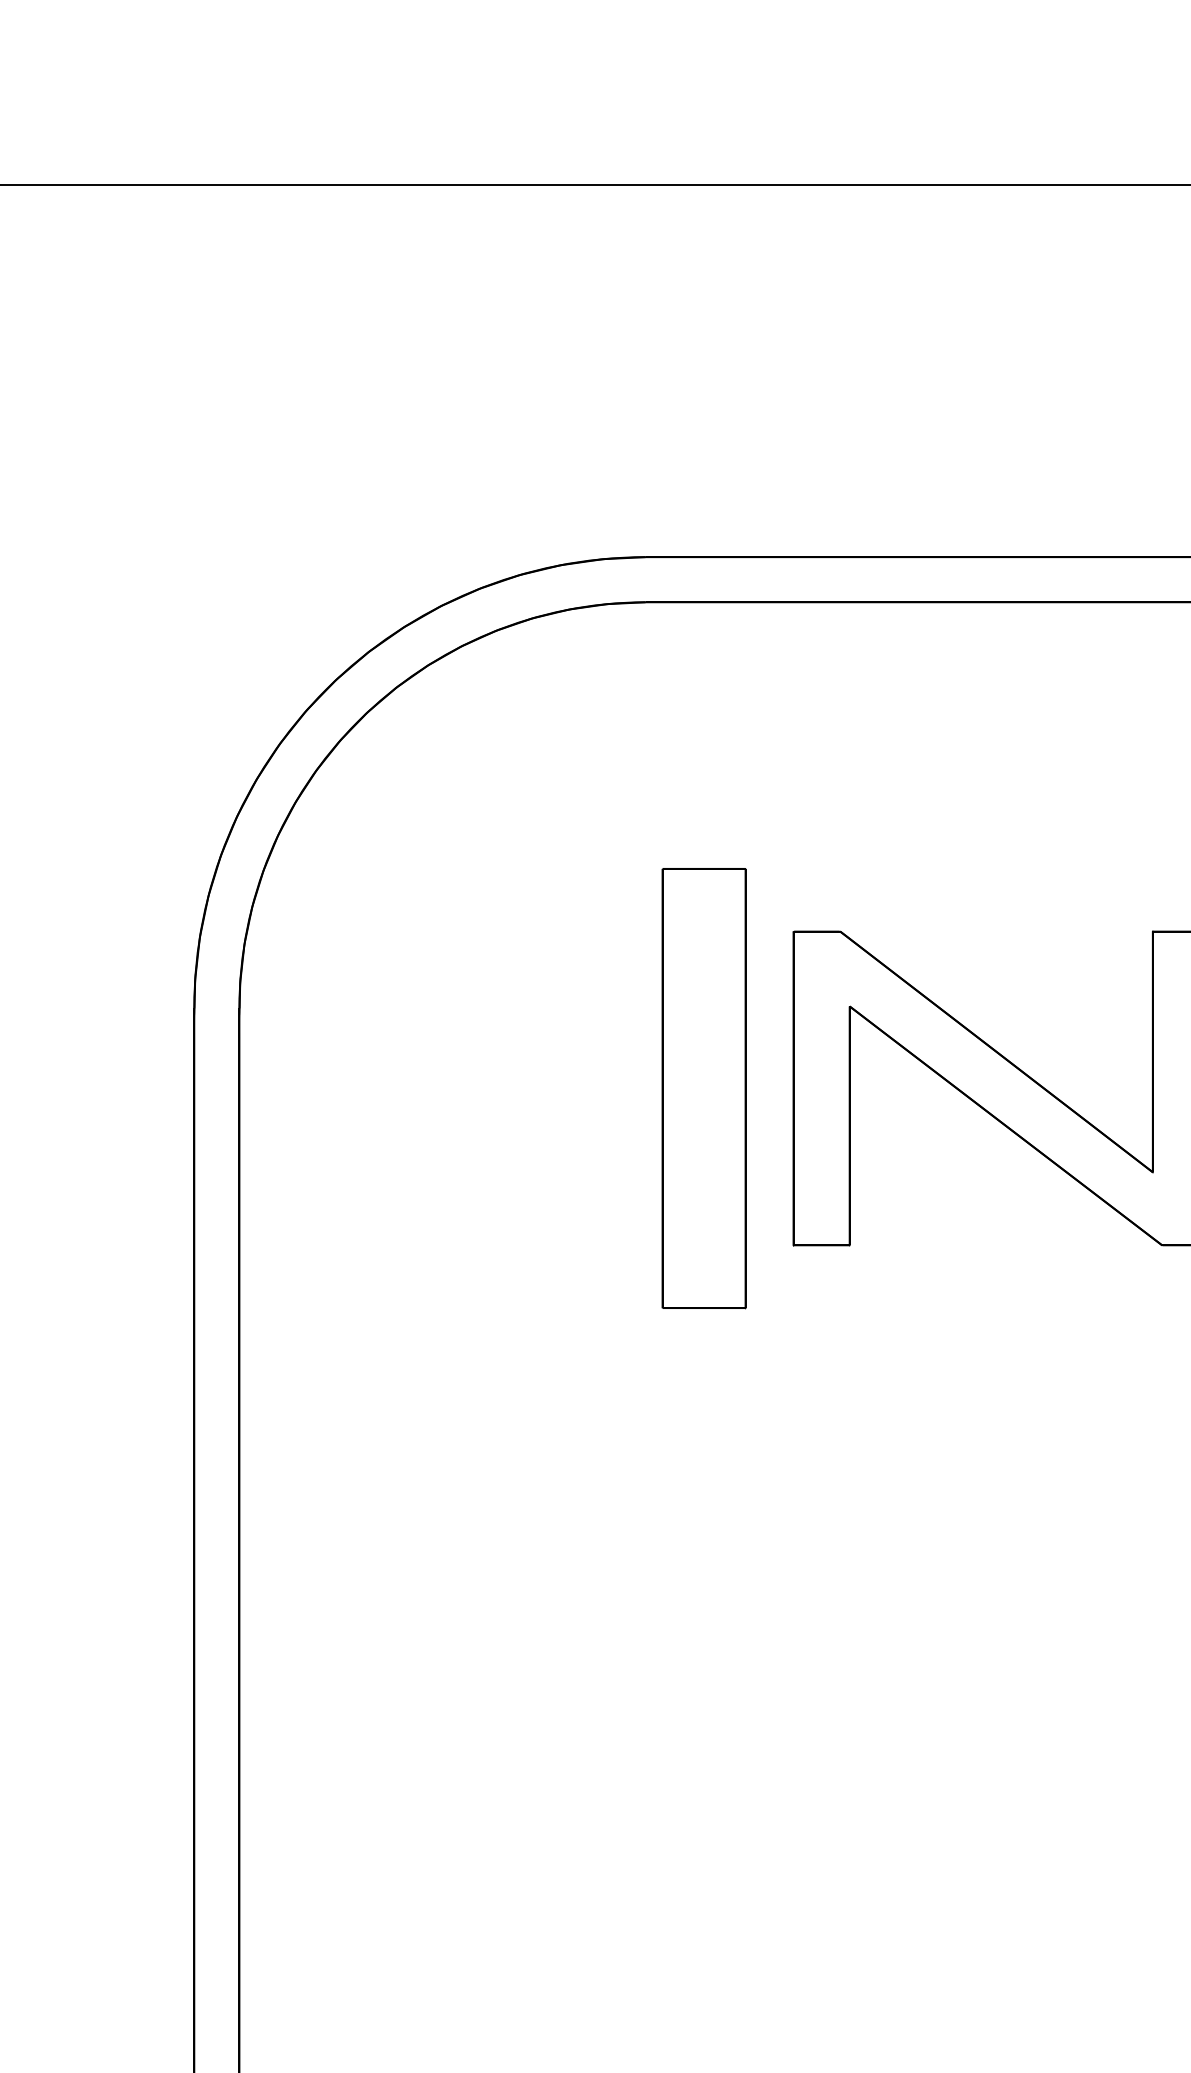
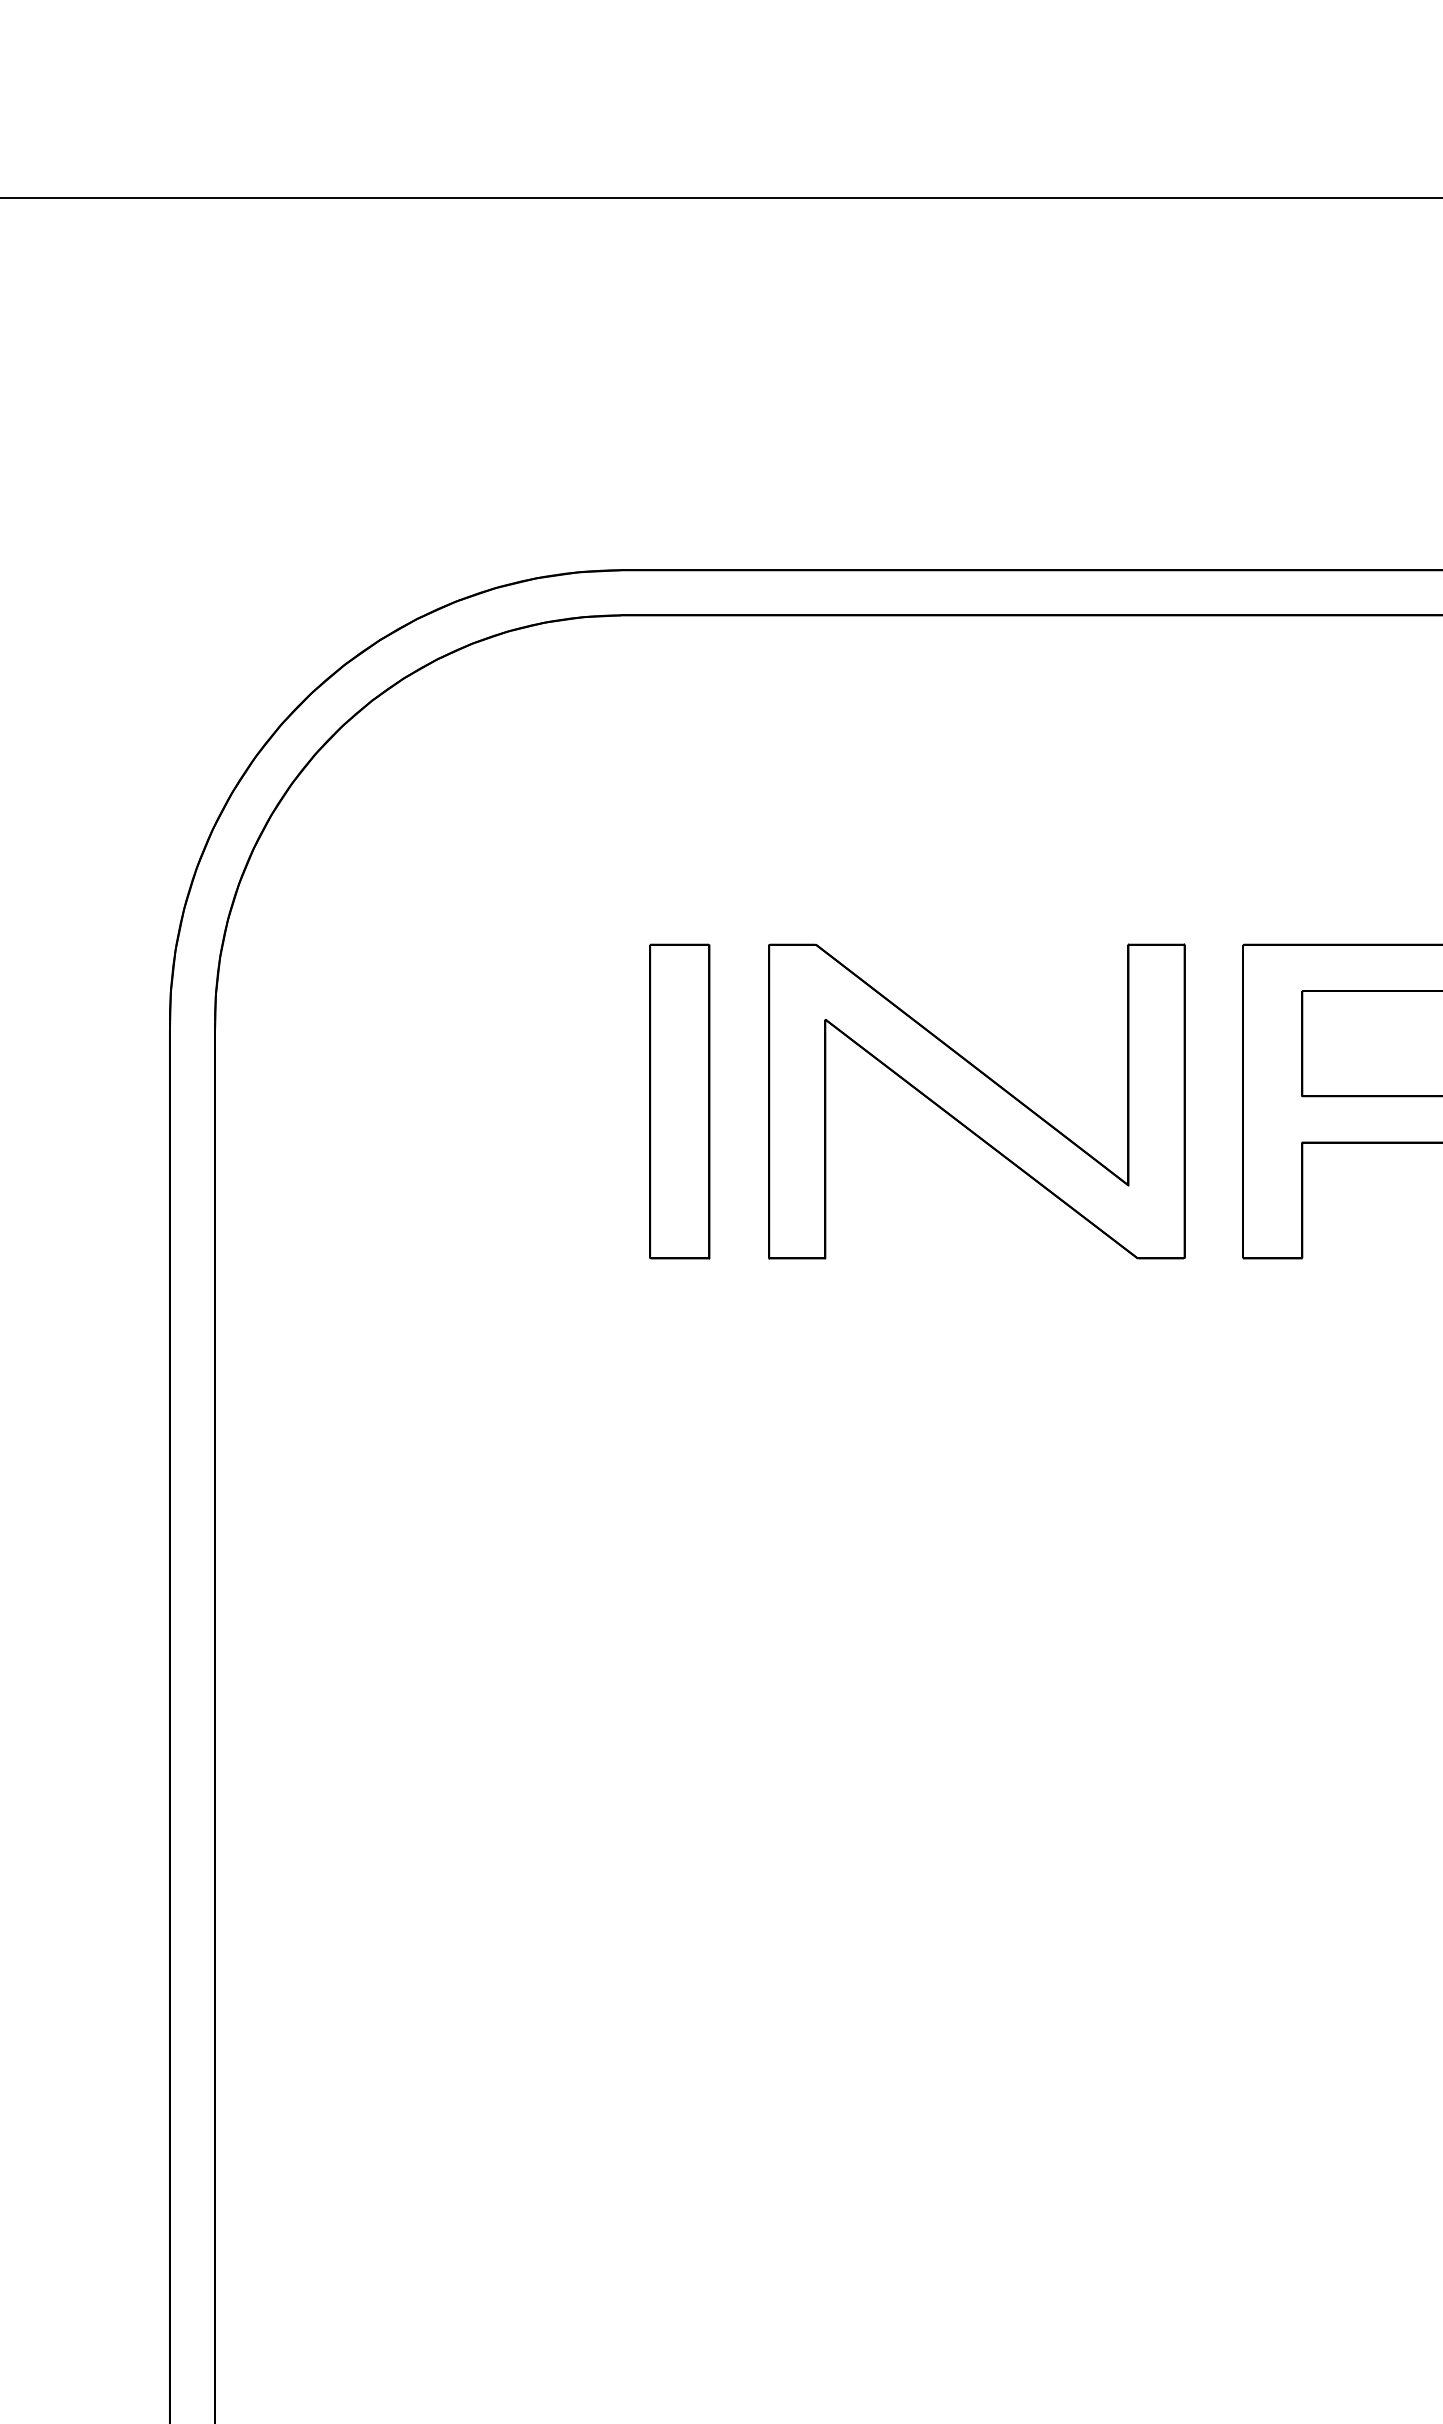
part: (703, 1088) -> (679, 1101), size x0.71

